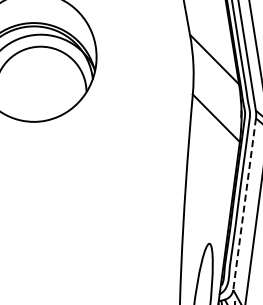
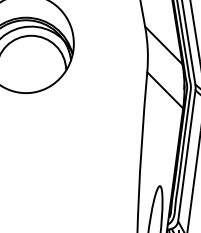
line: (244, 204) -> (186, 156), dashed -> solid

